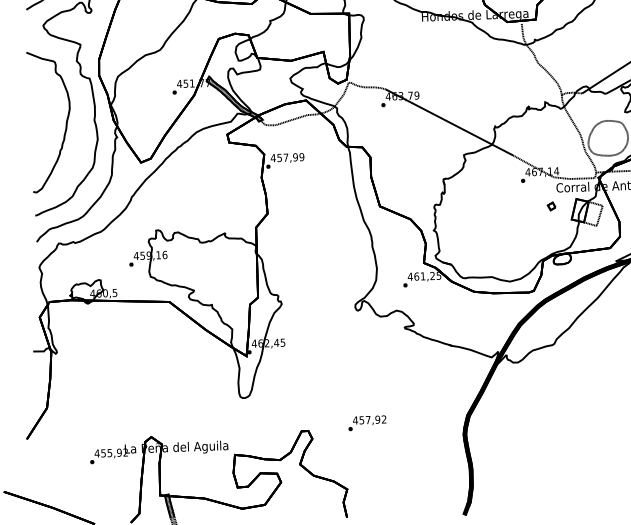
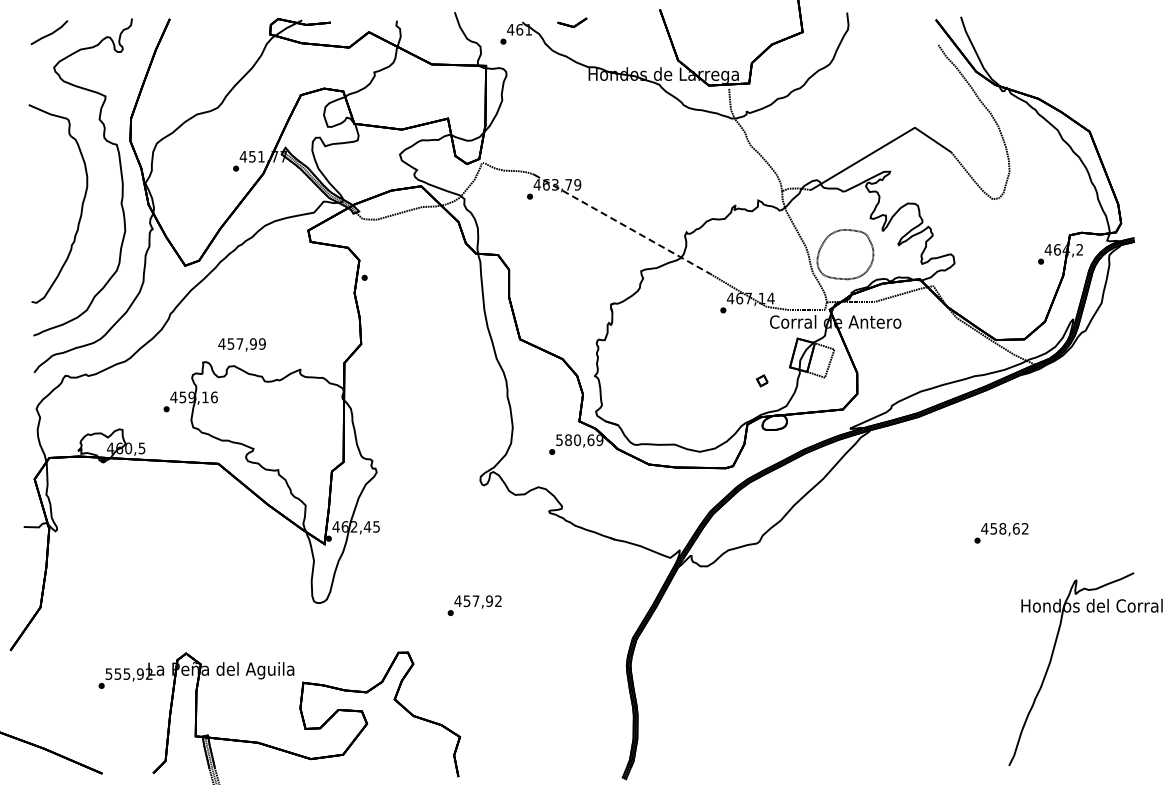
line: (449, 122) -> (622, 224), solid -> dashed
text: (287, 158) -> (241, 344), moved
part: (551, 206) -> (762, 380), moved
text: (424, 276) -> (579, 440), 461,25 -> 580,69
text: (367, 423) -> (474, 605), moved
text: (96, 453) -> (108, 673), 455,92 -> 555,92

